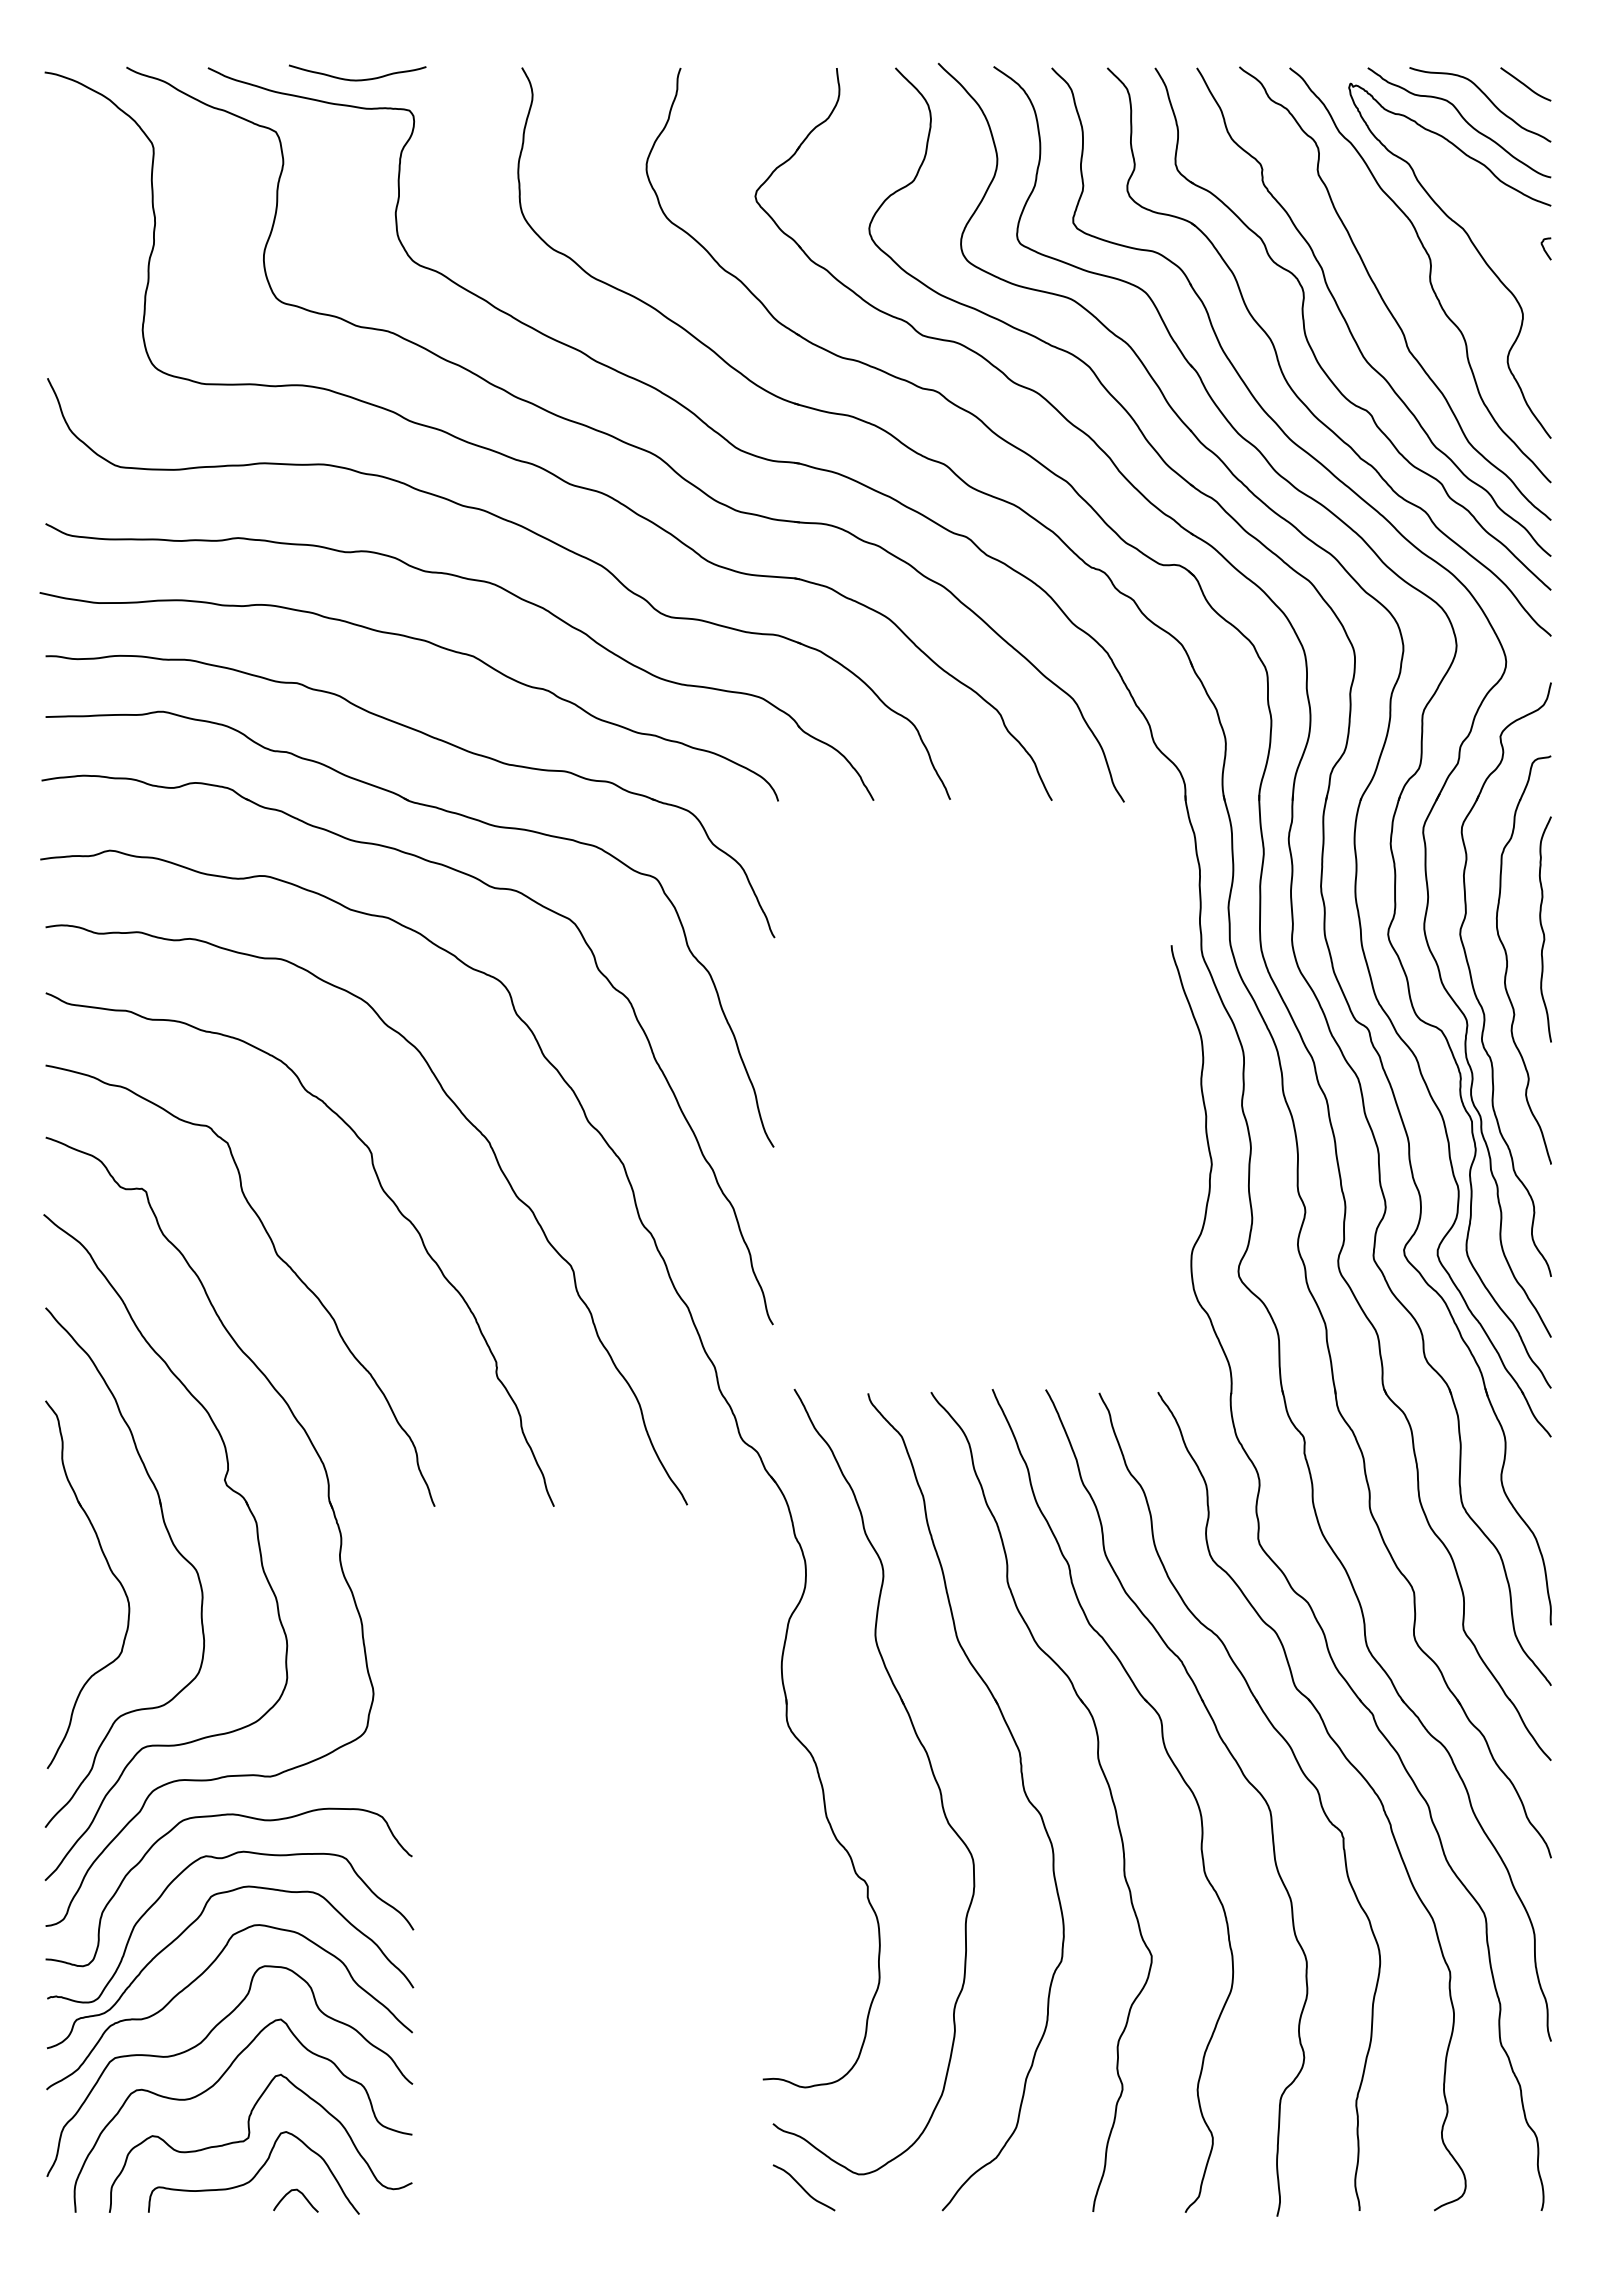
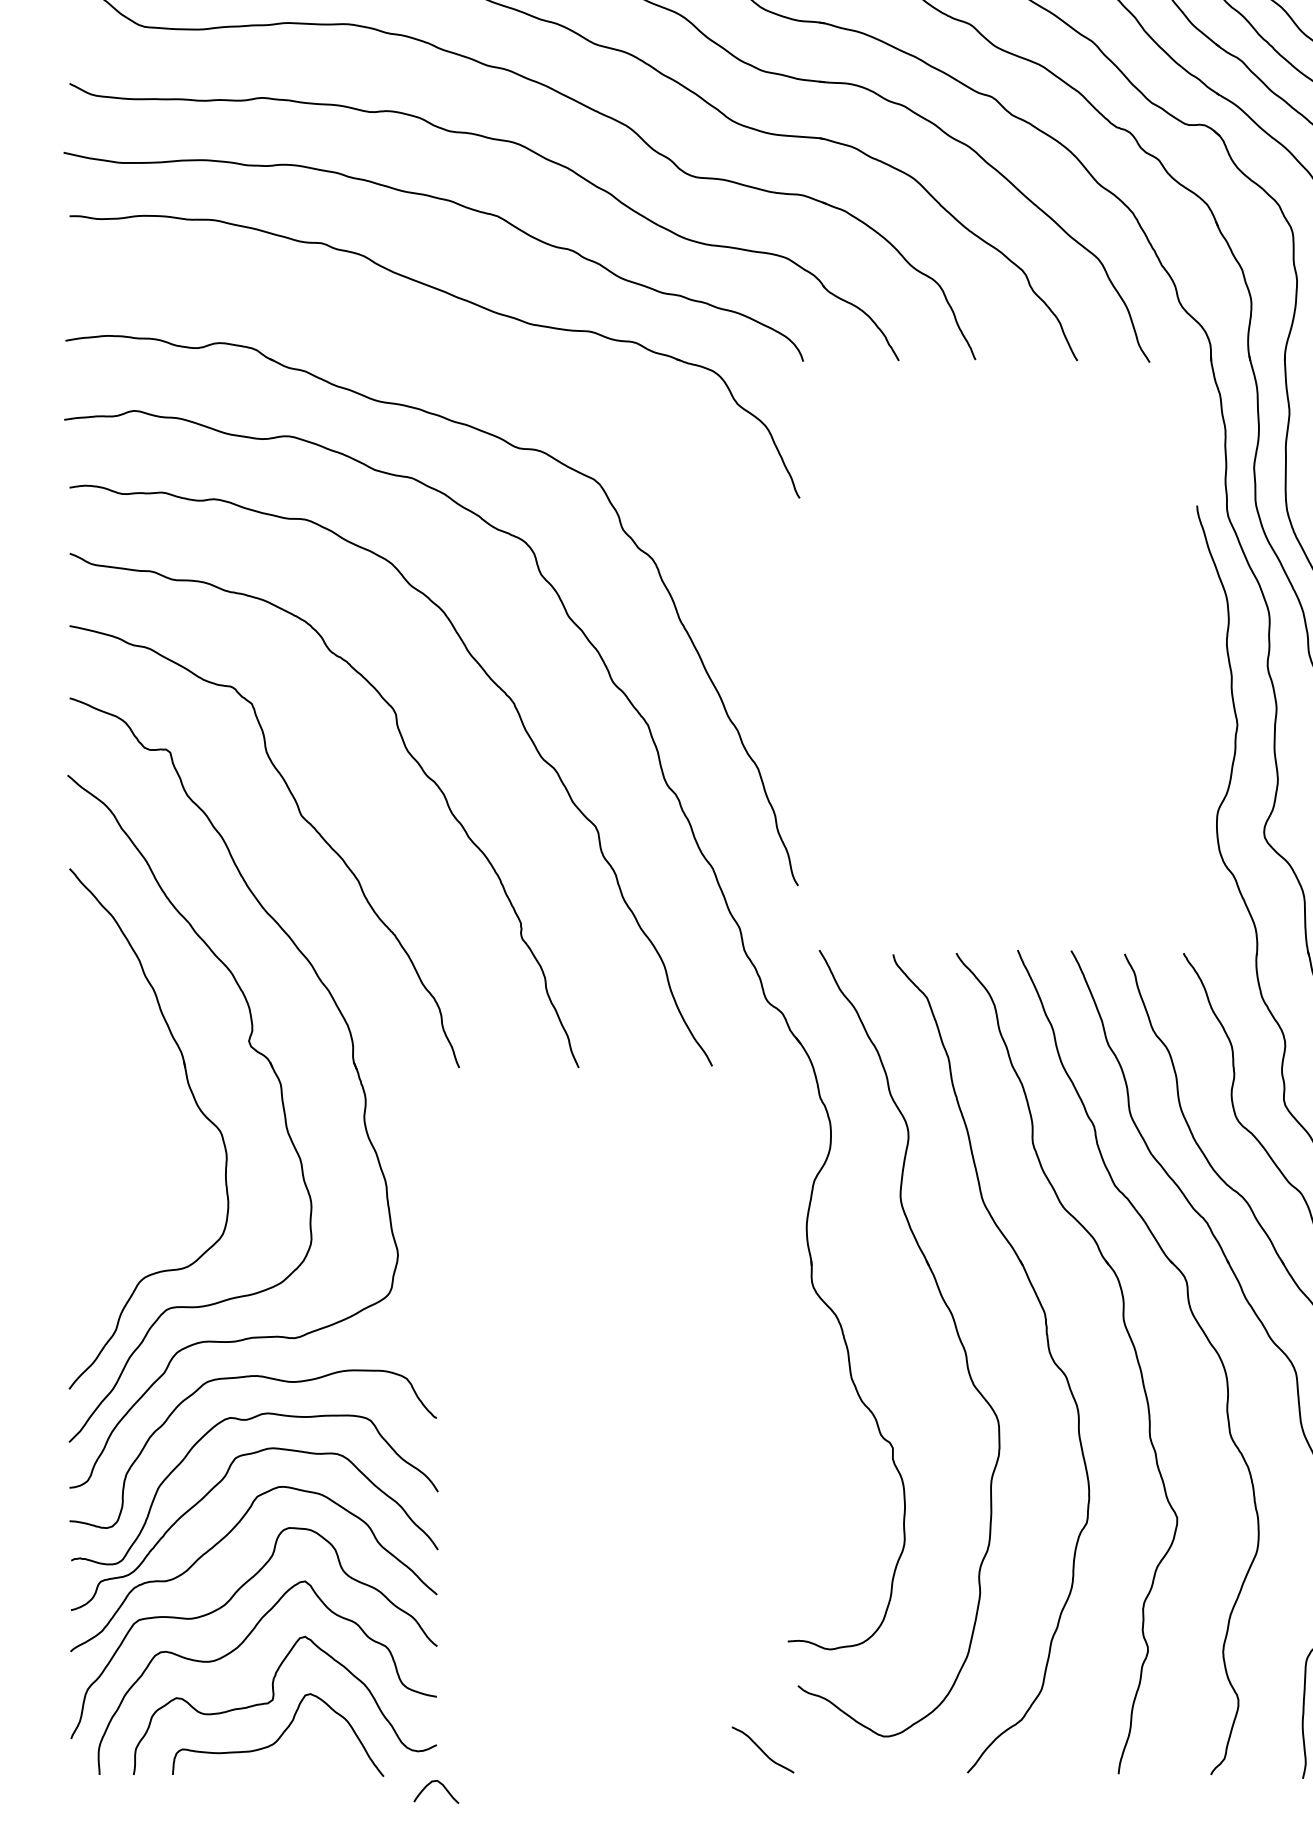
part: (447, 812) -> (472, 372), removed
part: (111, 1573) -> (135, 1134), removed
curve: (803, 2187) -> (762, 1749), moved
curve: (301, 2194) -> (441, 1785), moved

